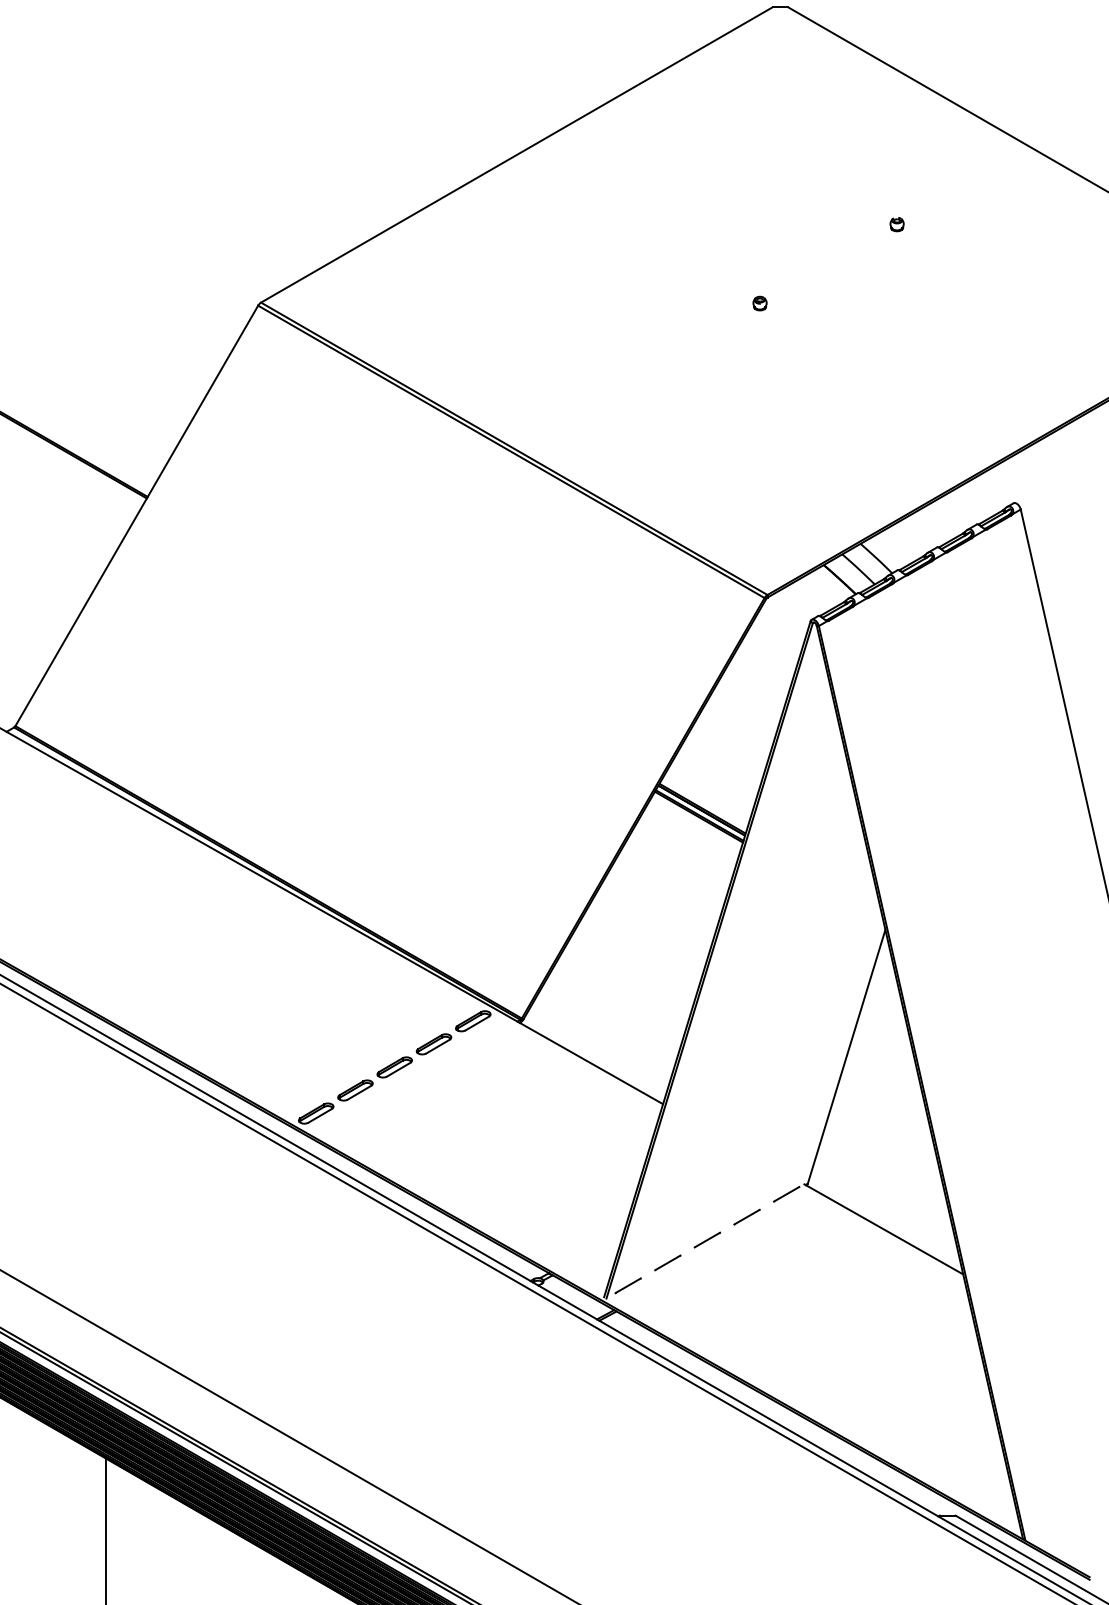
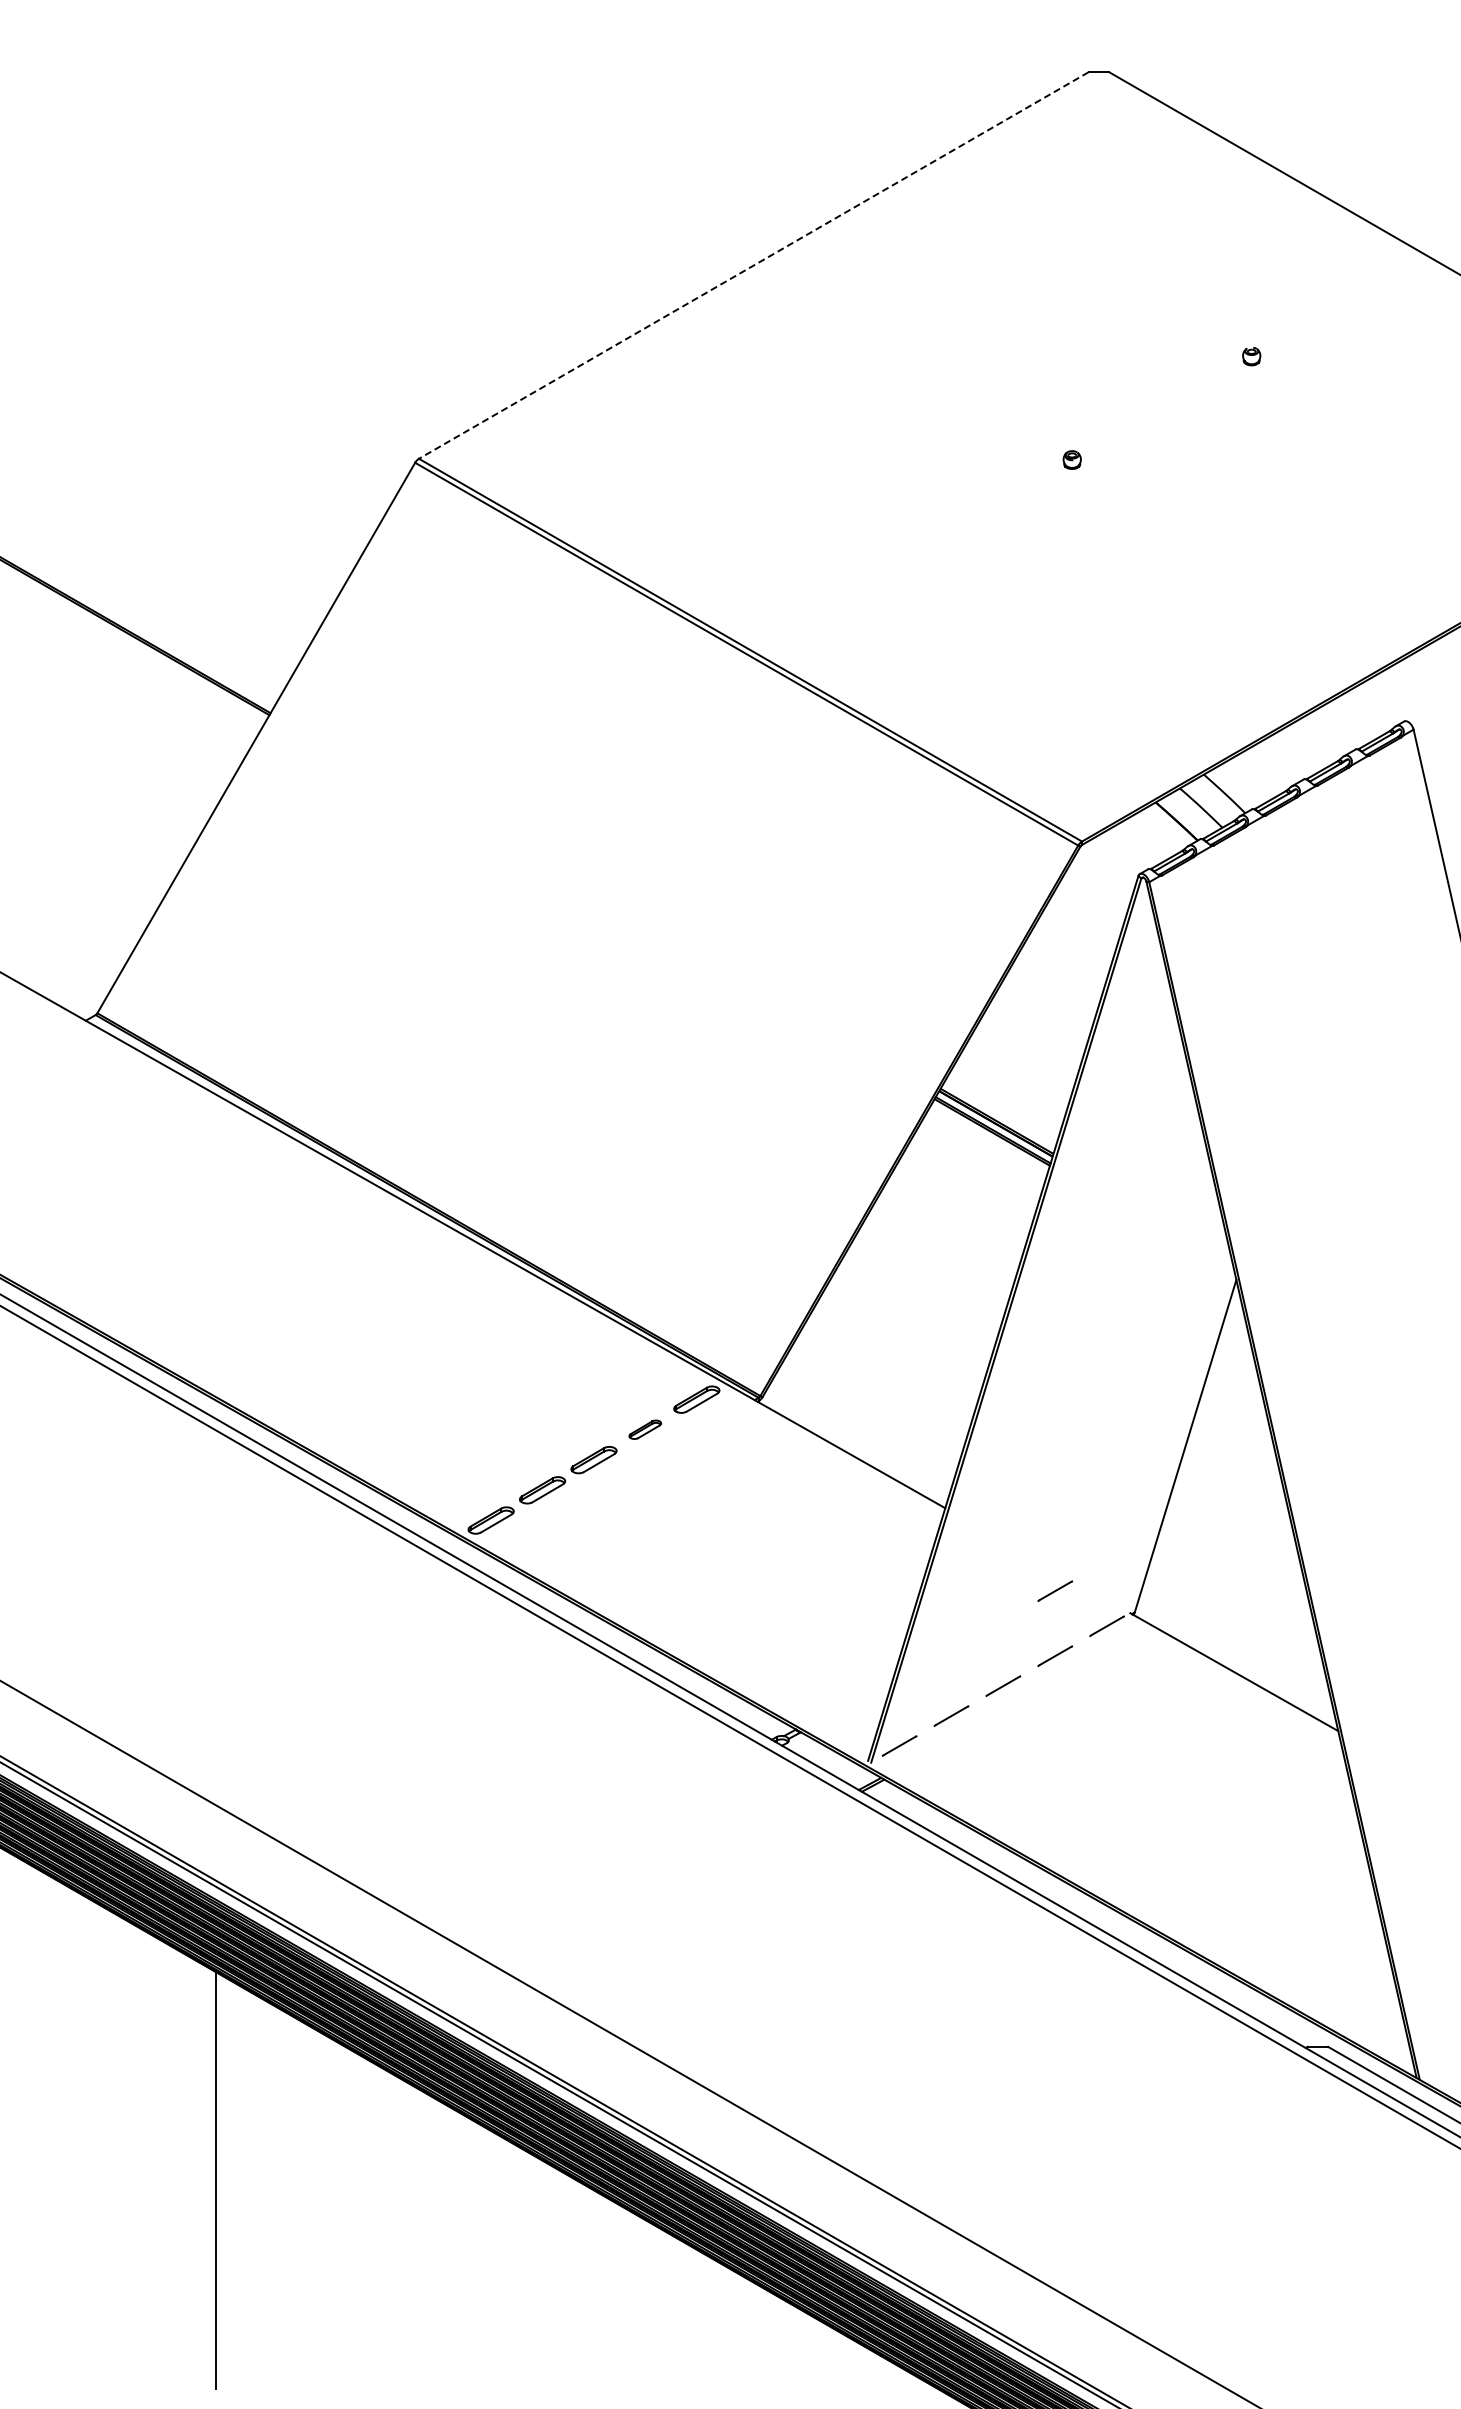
line: (516, 154) -> (753, 265), solid -> dashed
part: (433, 1044) -> (644, 1429), size x0.7
line: (746, 1167) -> (1054, 1591), added

